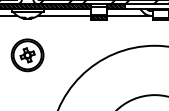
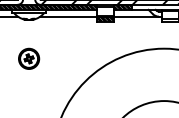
part: (27, 55) -> (29, 59), size x0.6

